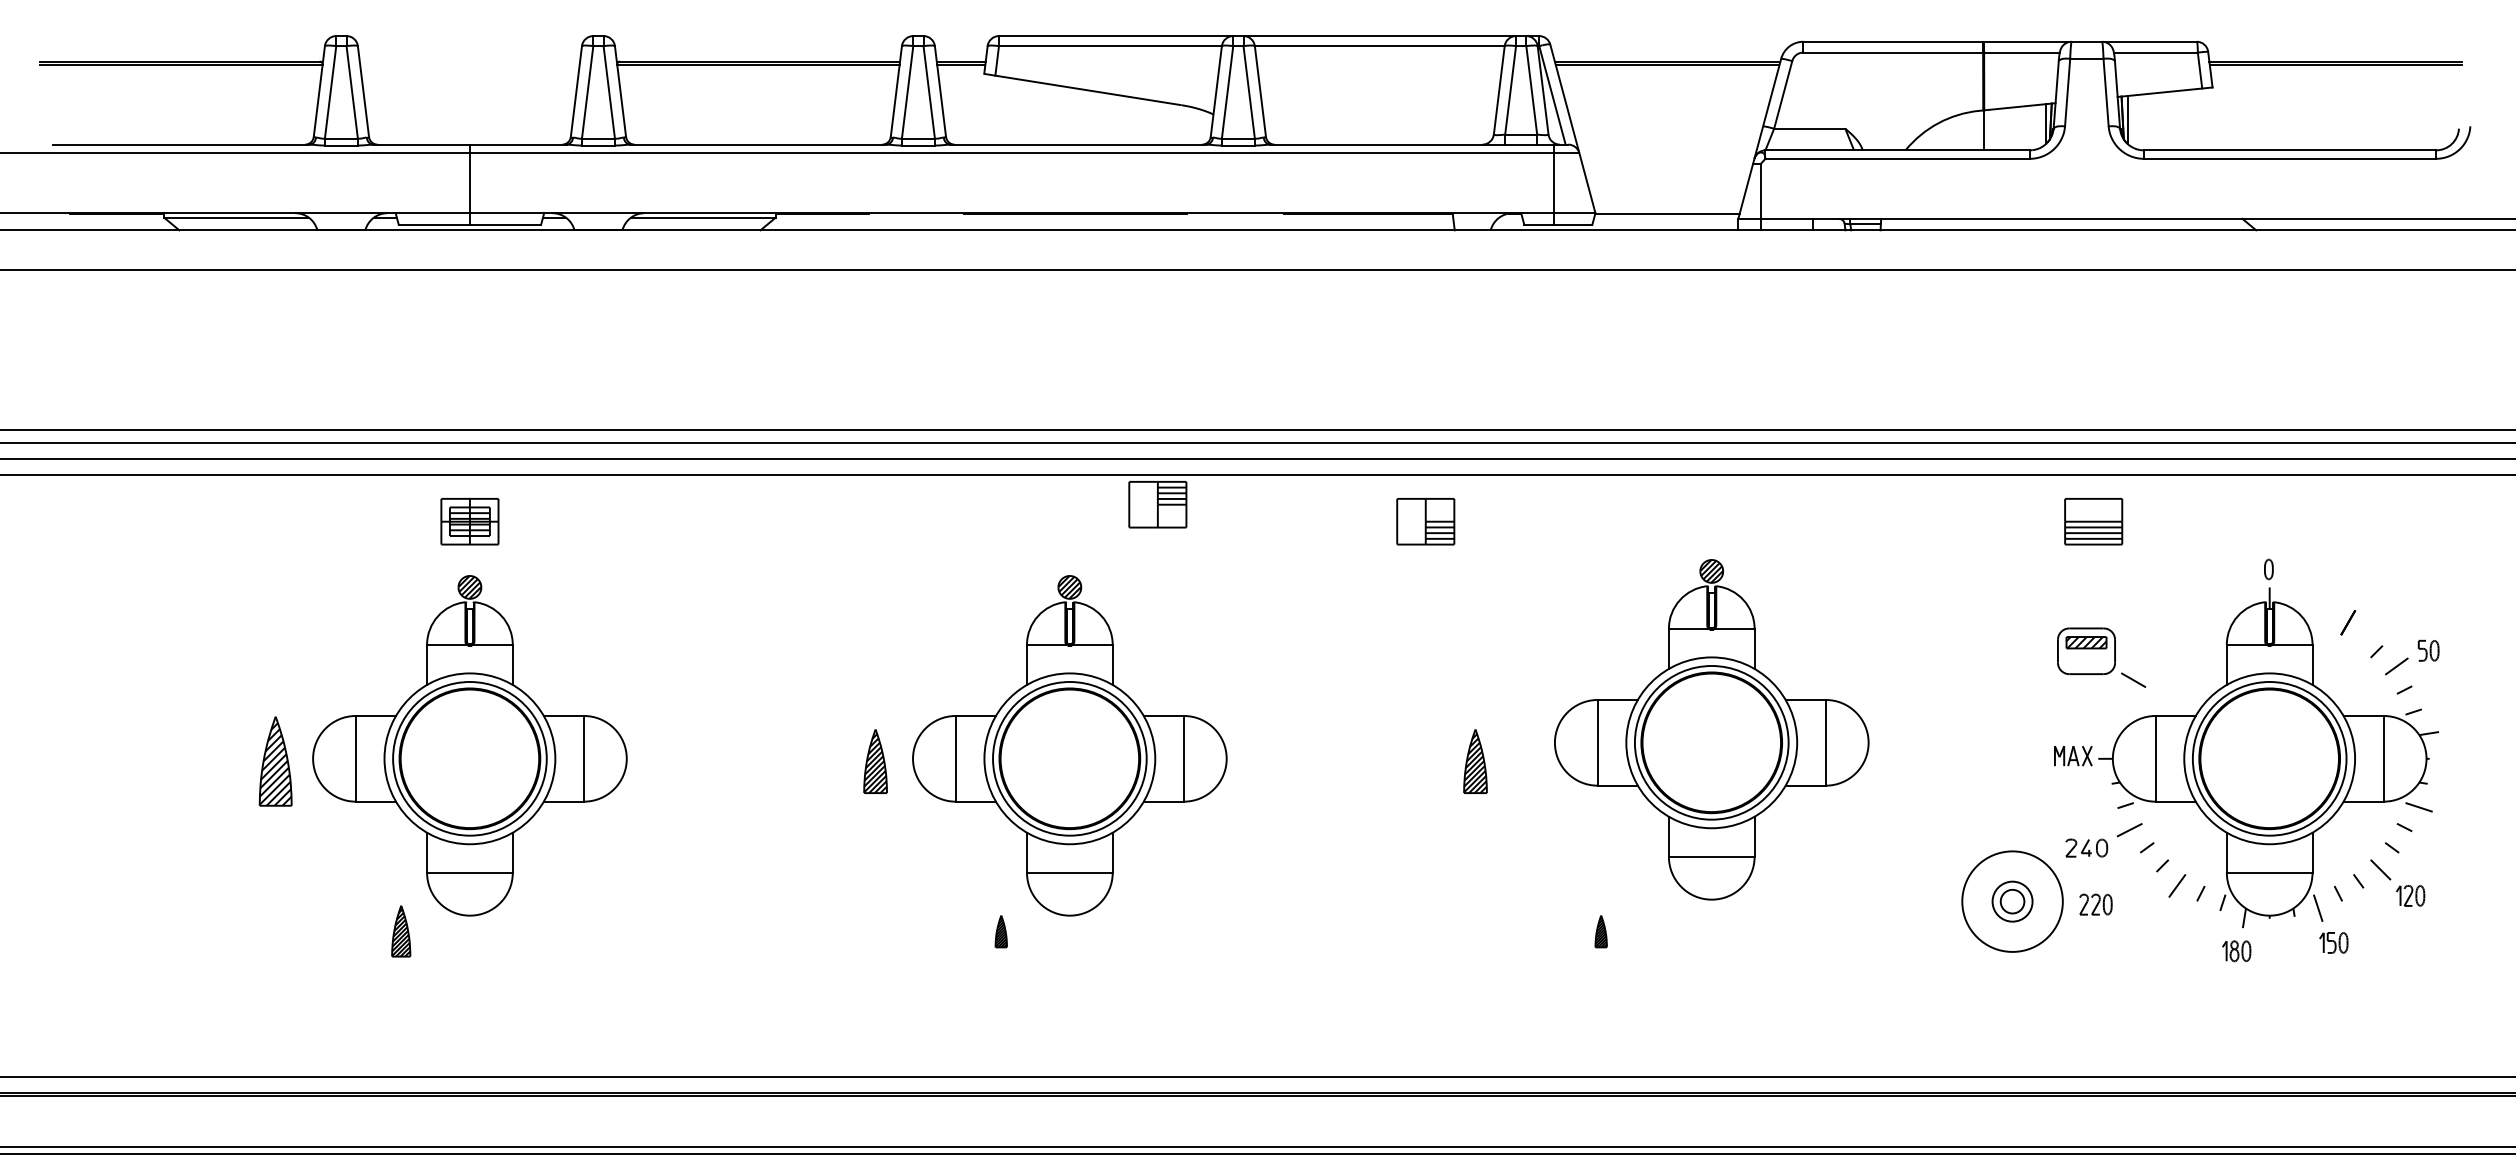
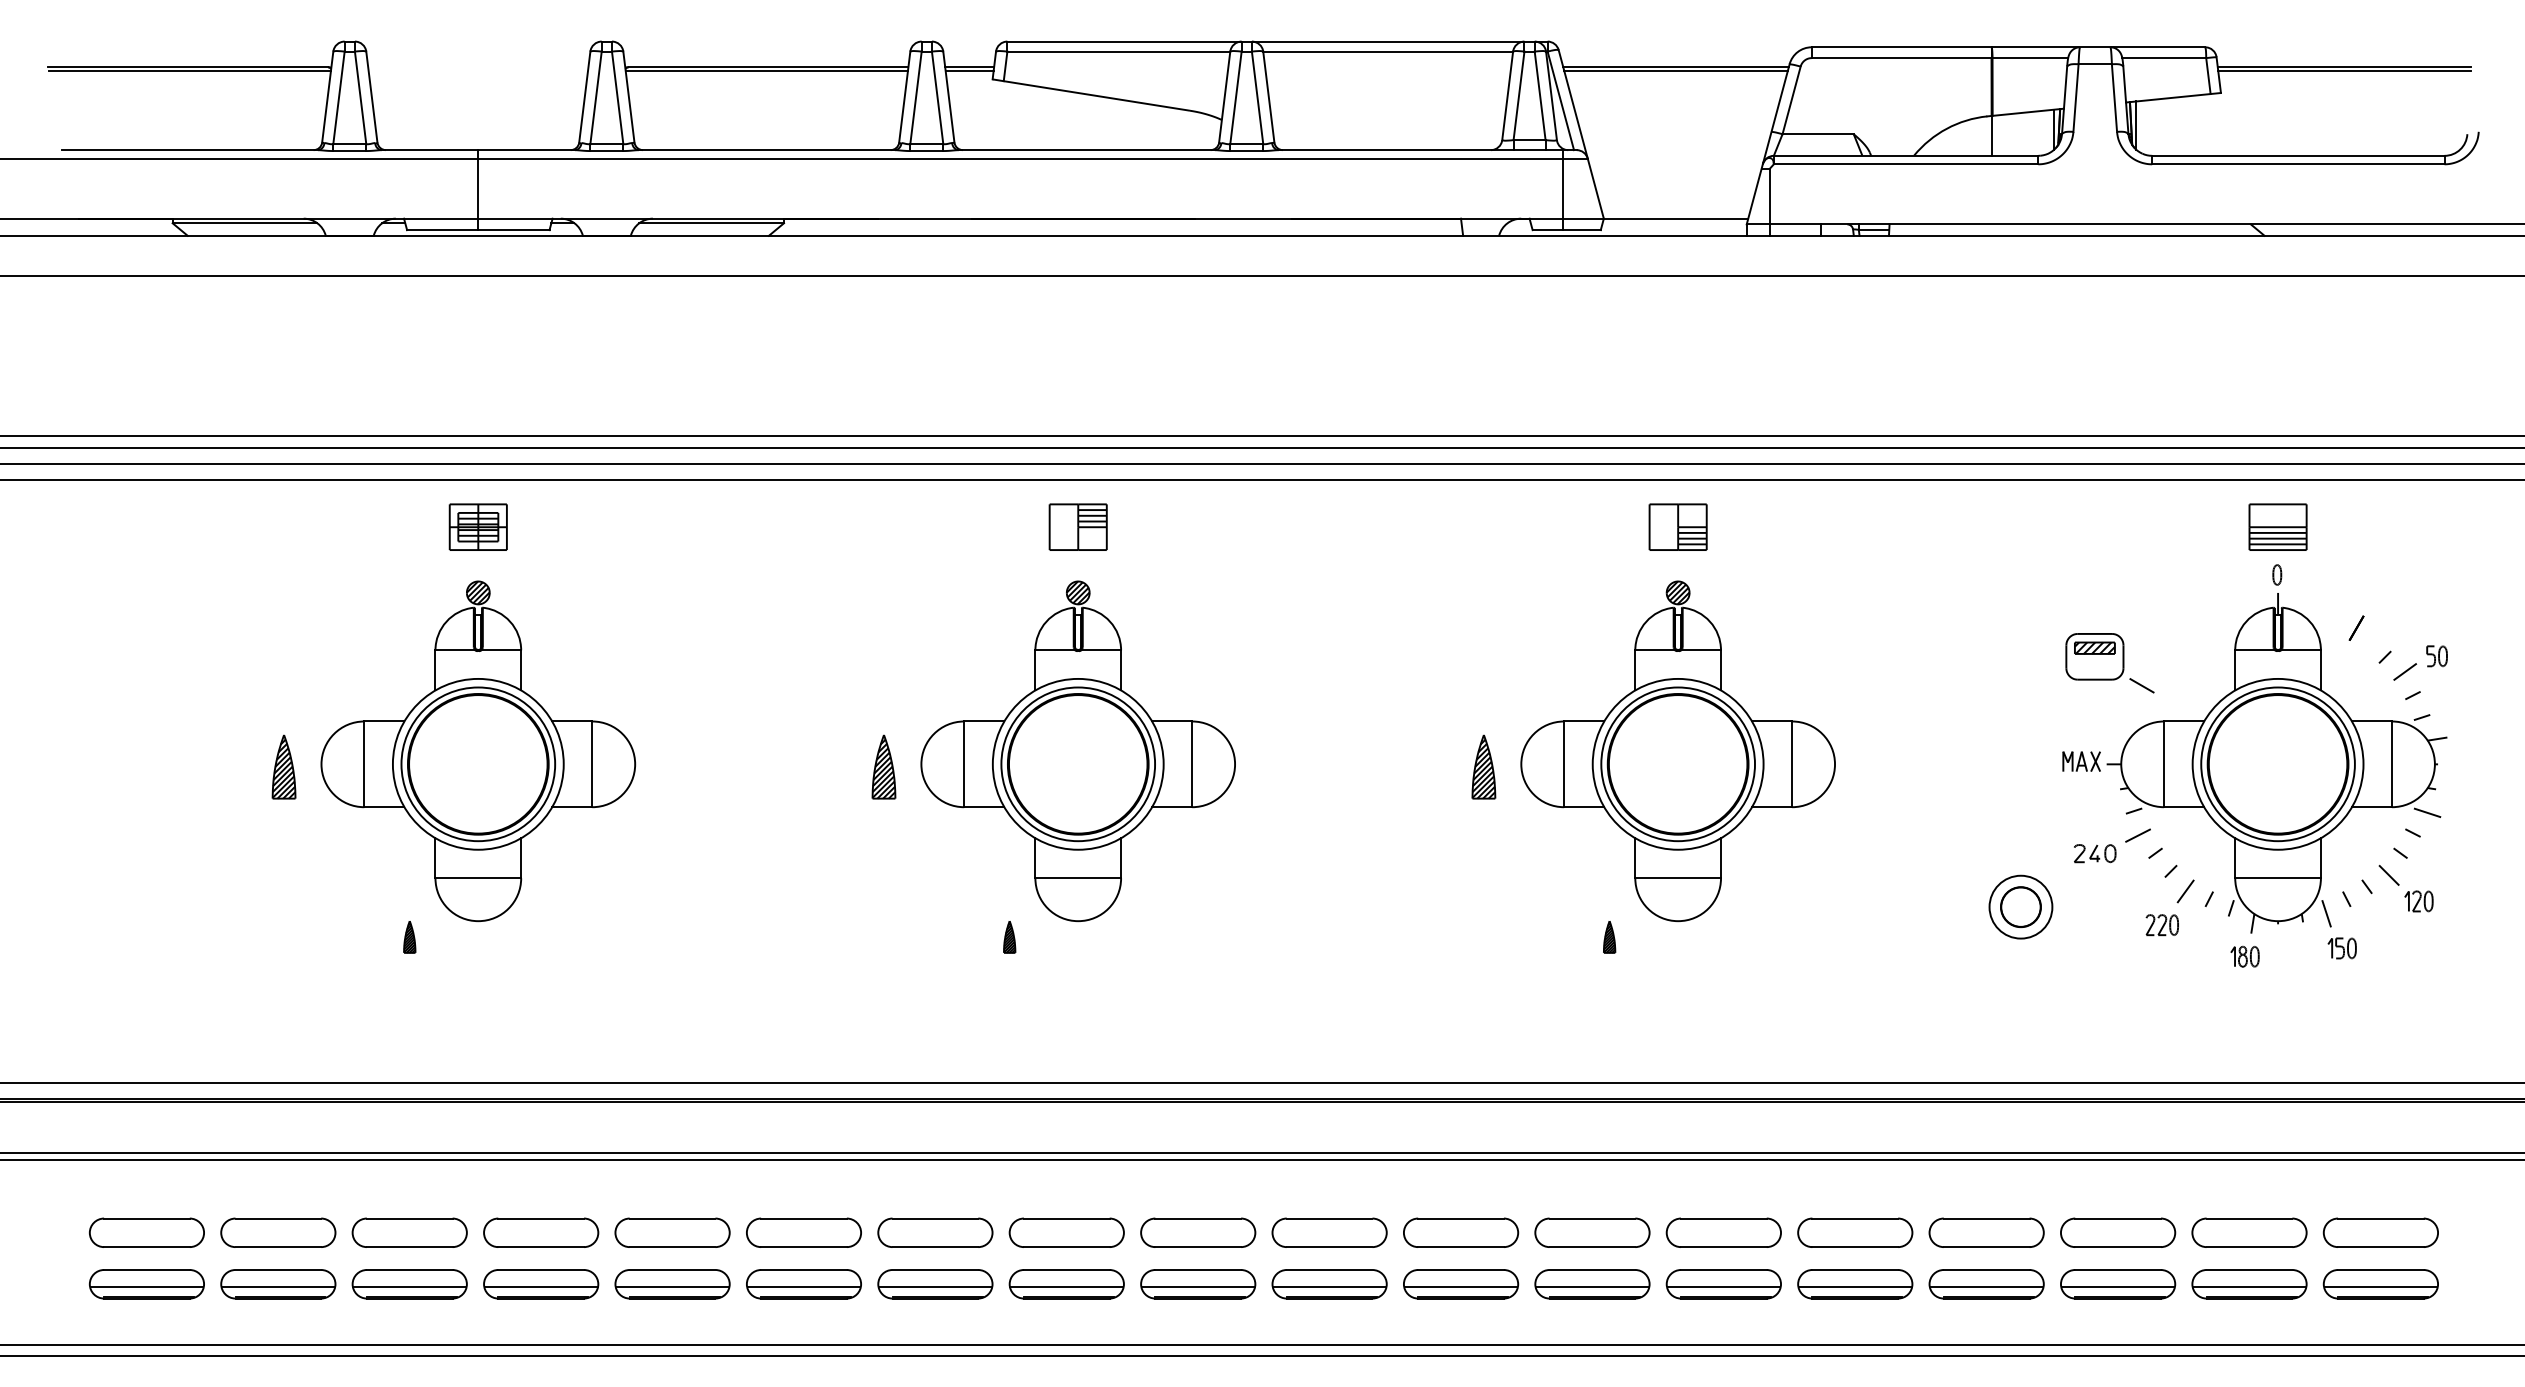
part: (1157, 503) -> (1077, 526), moved
part: (1425, 520) -> (1677, 526), moved
part: (2093, 520) -> (2277, 526), moved
part: (1711, 729) -> (1677, 751), moved
part: (275, 760) -> (283, 766), size x0.71
circle: (2012, 900) -> (2020, 906), size x0.62
circle: (2012, 900) -> (2020, 906), size x1.67
part: (2095, 904) -> (2161, 925), moved
part: (401, 931) -> (409, 937), size x0.62

